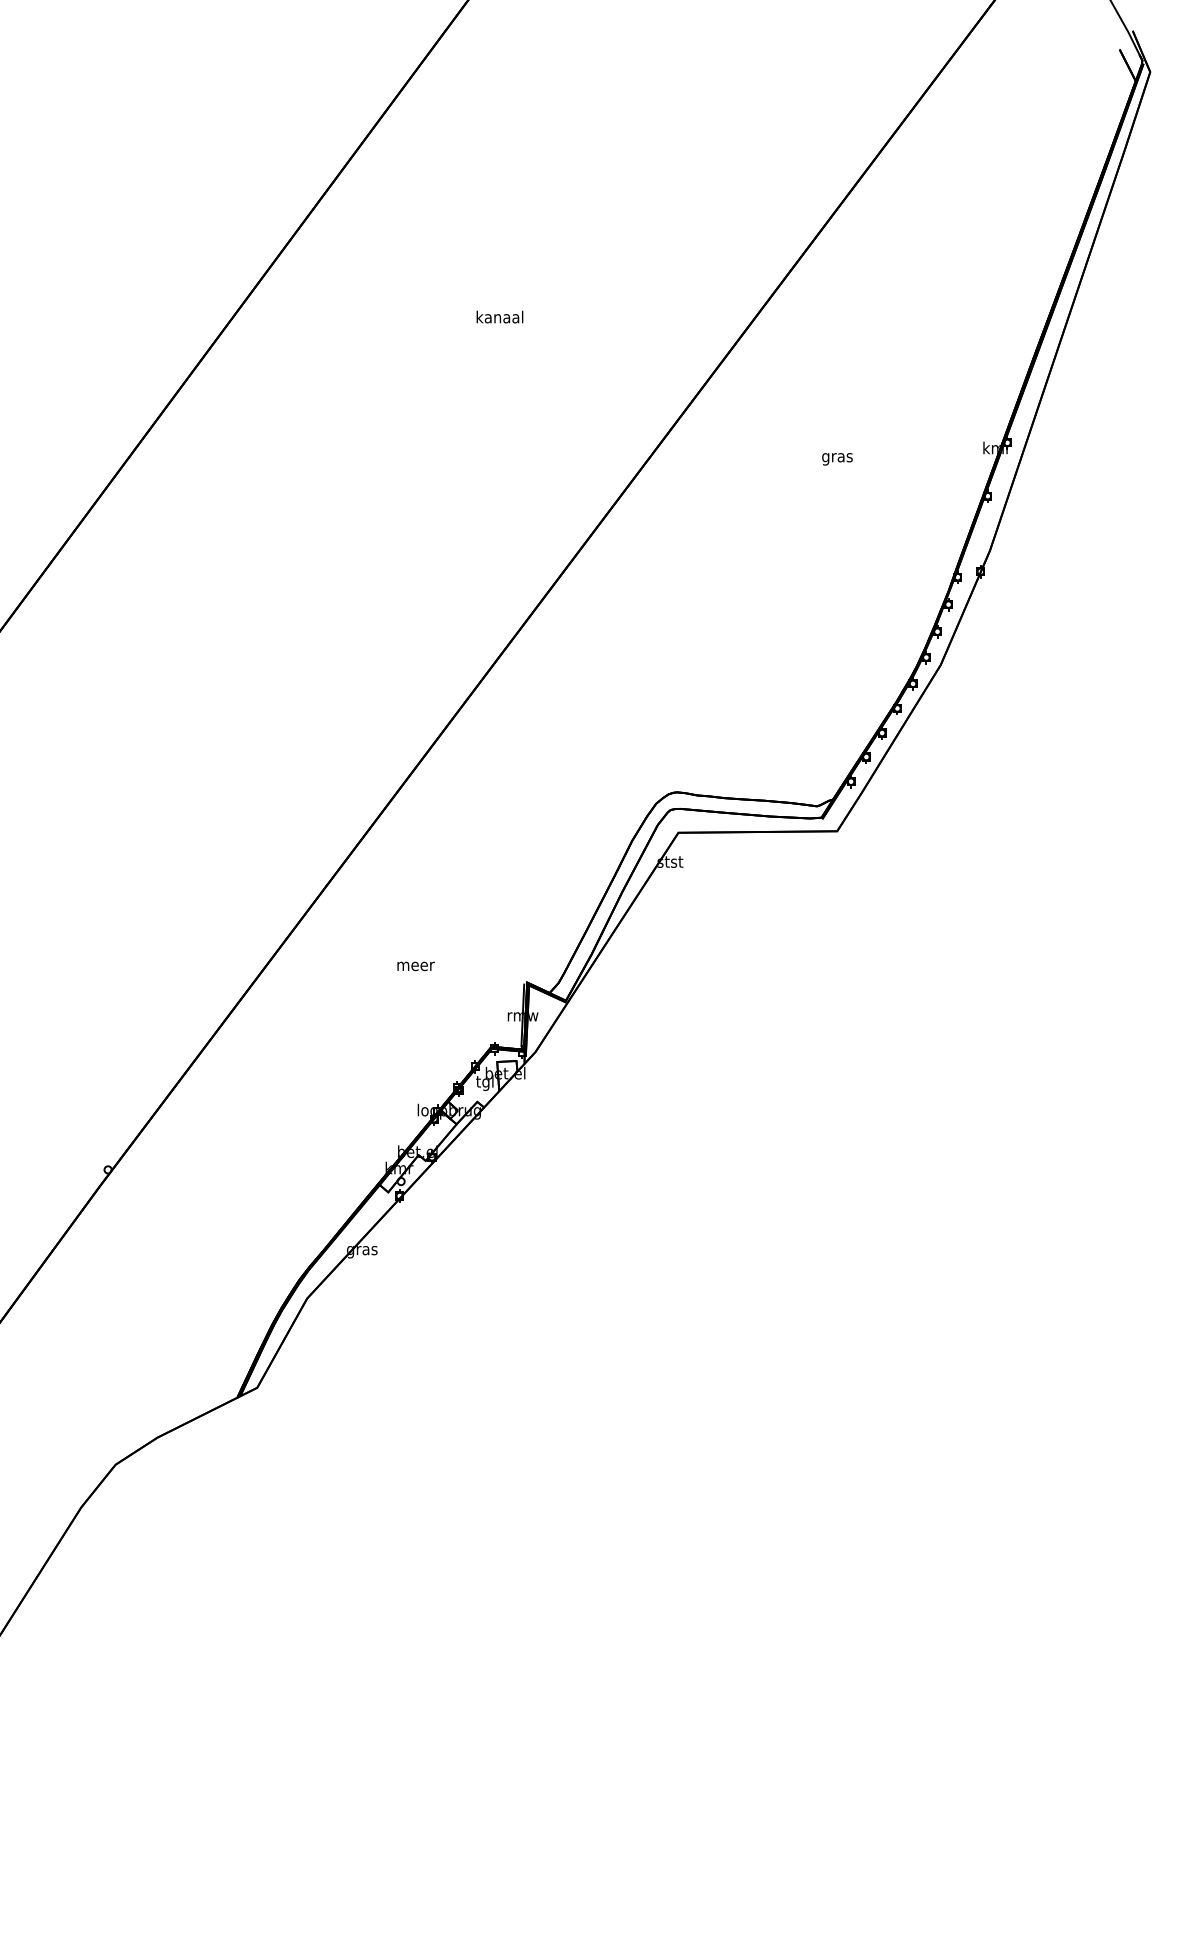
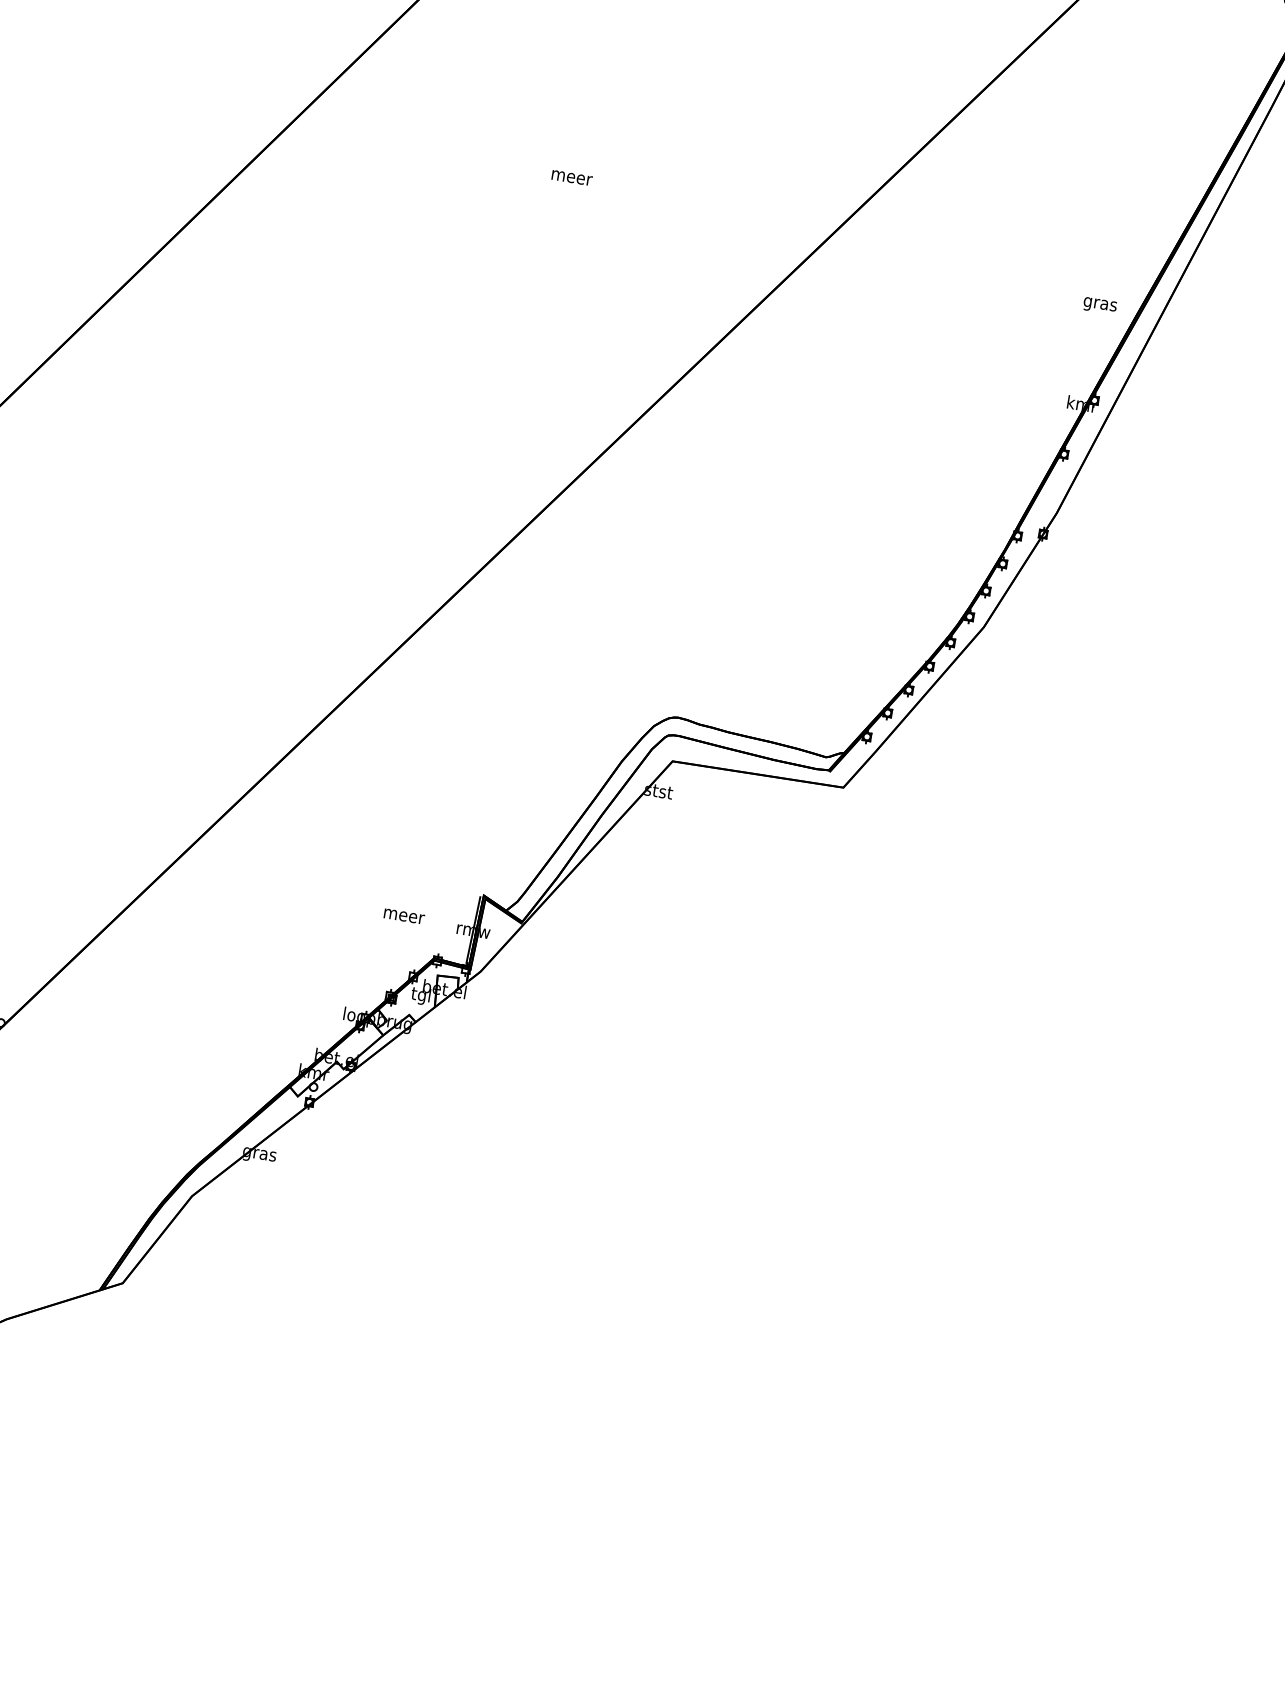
text: (499, 316) -> (571, 175), kanaal -> meer
text: (837, 459) -> (1100, 306), moved
text: (415, 966) -> (403, 916), moved

